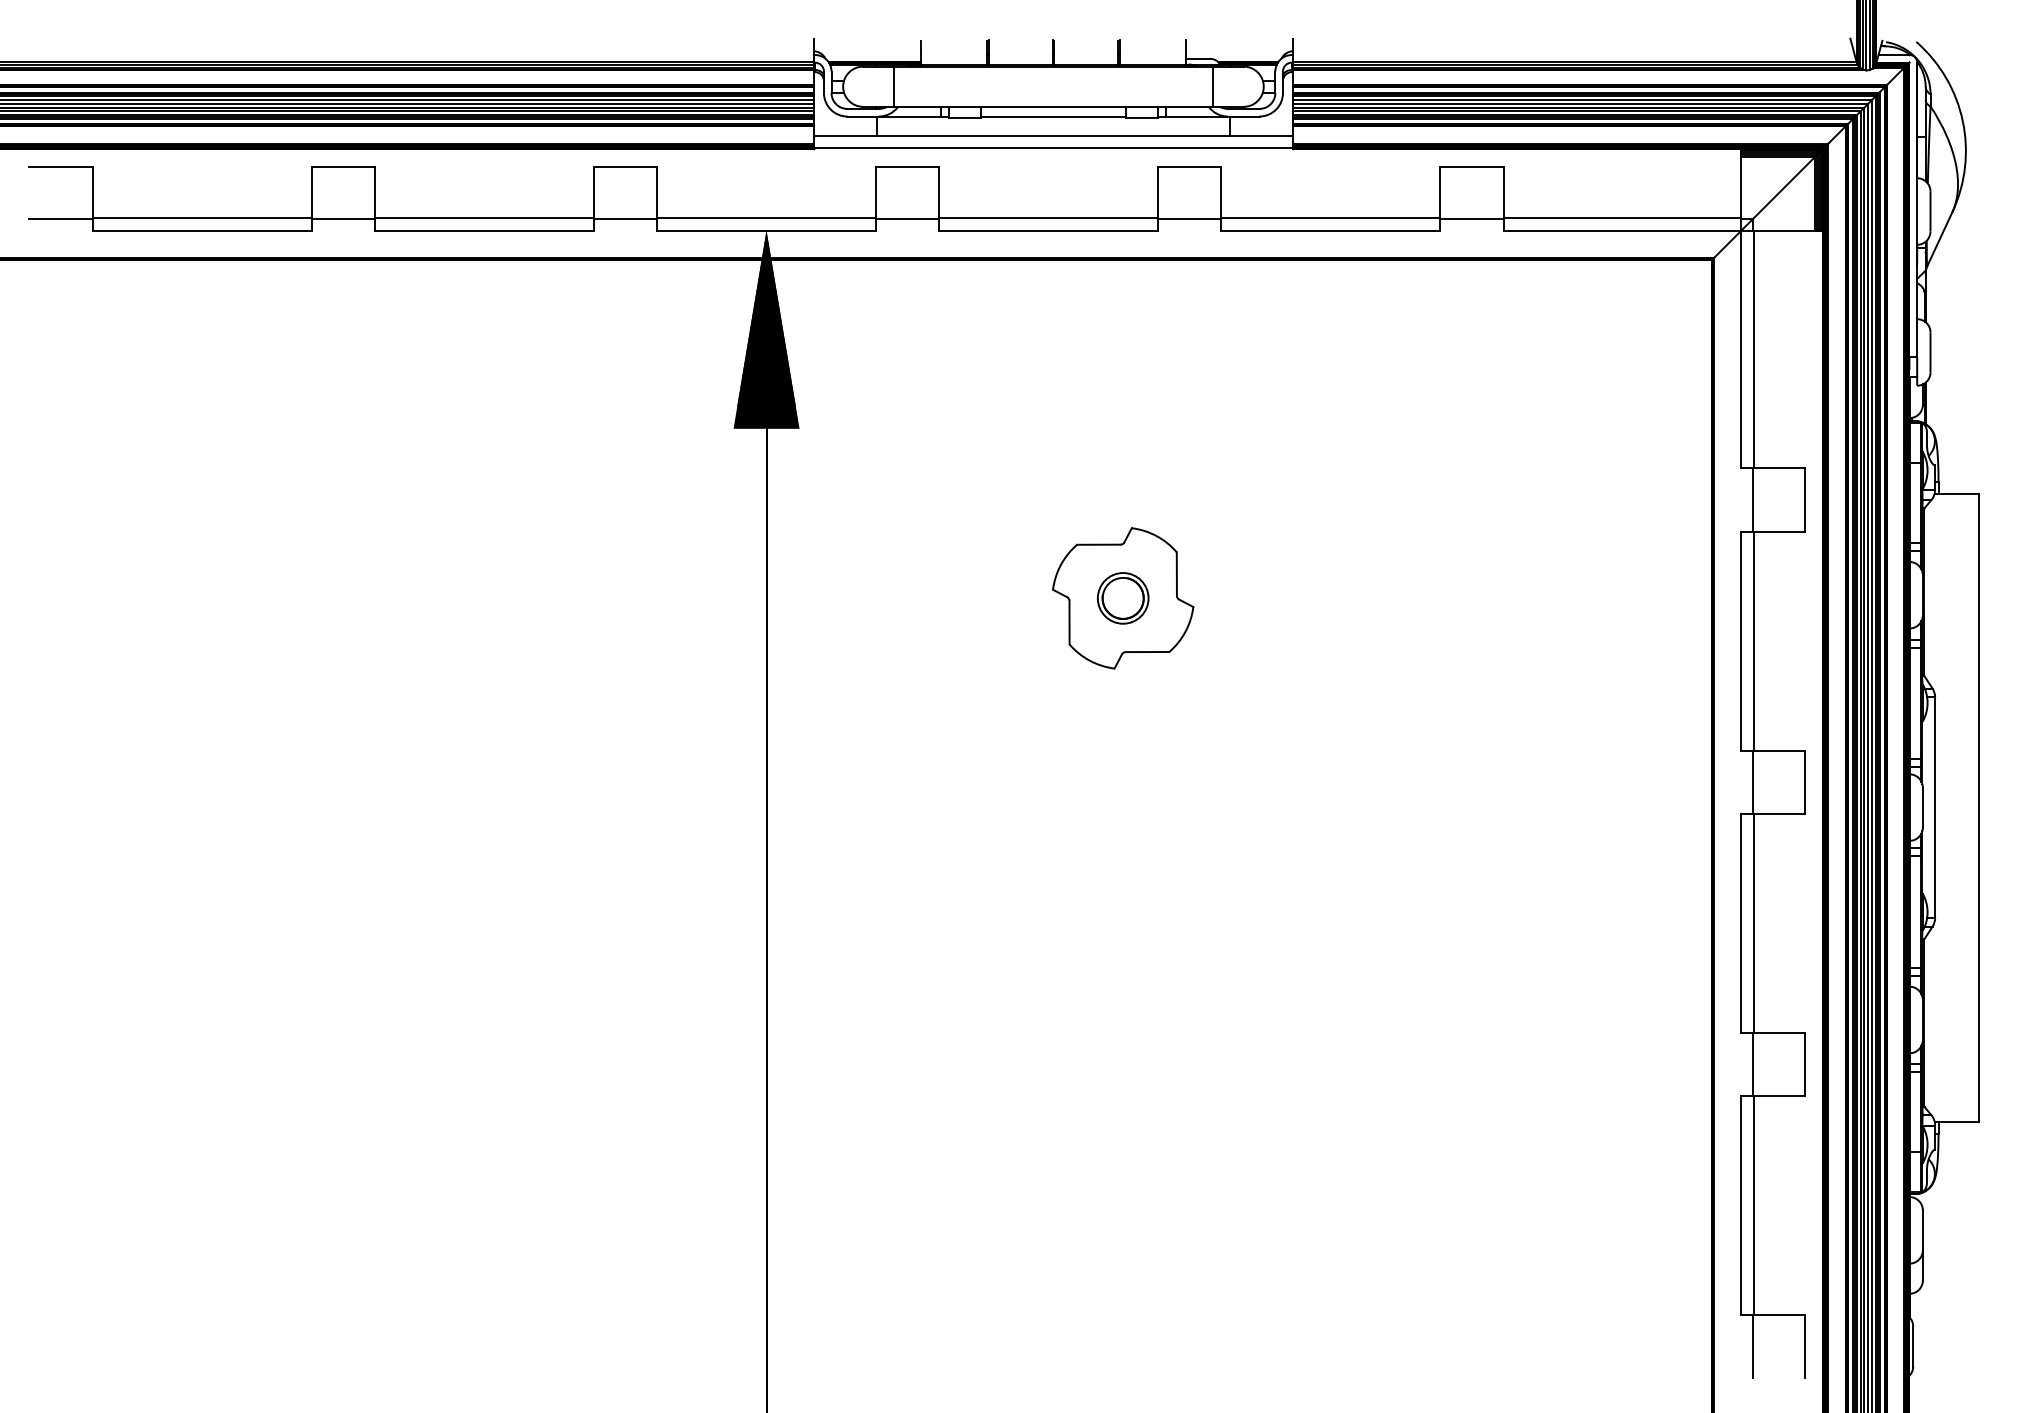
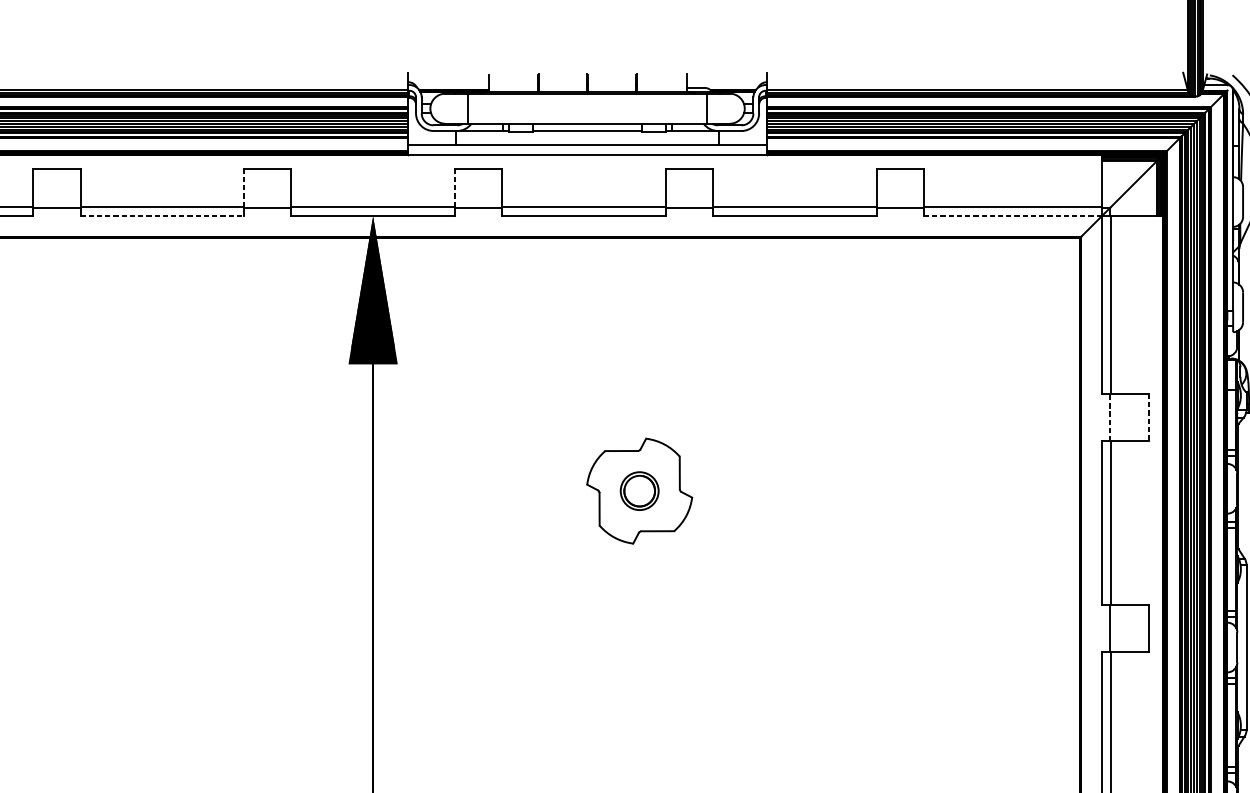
line: (593, 192) -> (243, 187), solid -> dashed
line: (875, 192) -> (454, 187), solid -> dashed
line: (484, 230) -> (162, 216), solid -> dashed
line: (1622, 230) -> (1012, 216), solid -> dashed
line: (1752, 500) -> (1110, 417), solid -> dashed
line: (1804, 500) -> (1148, 417), solid -> dashed

